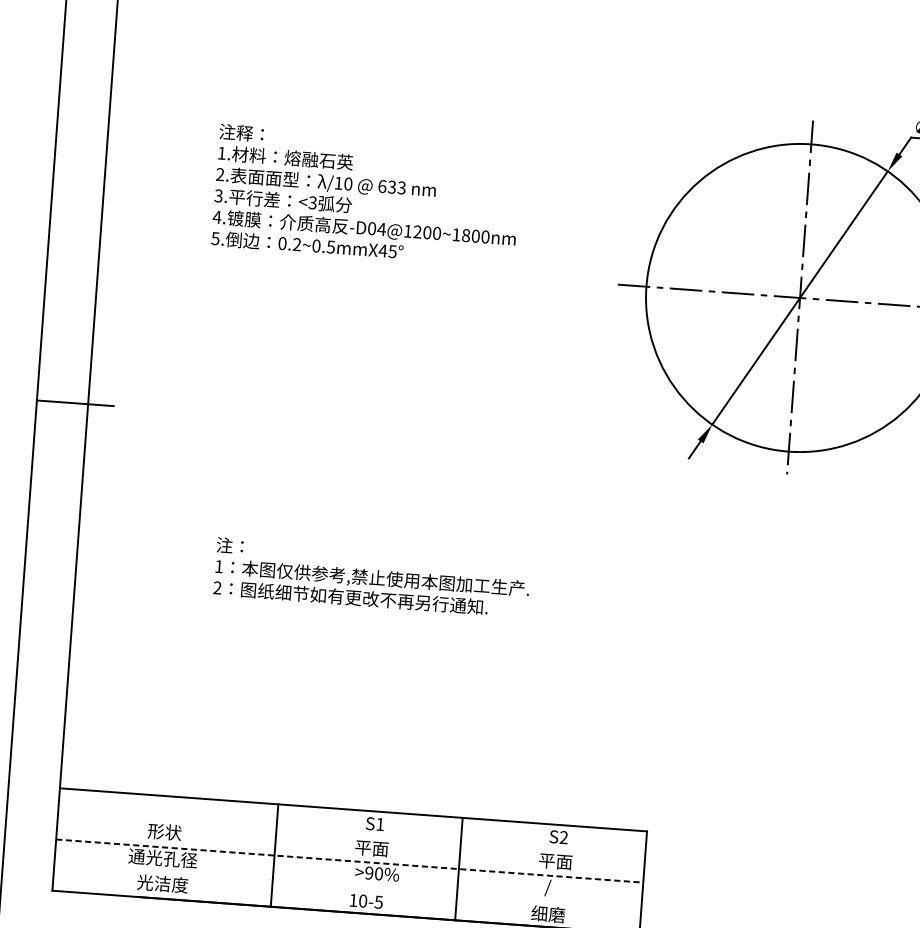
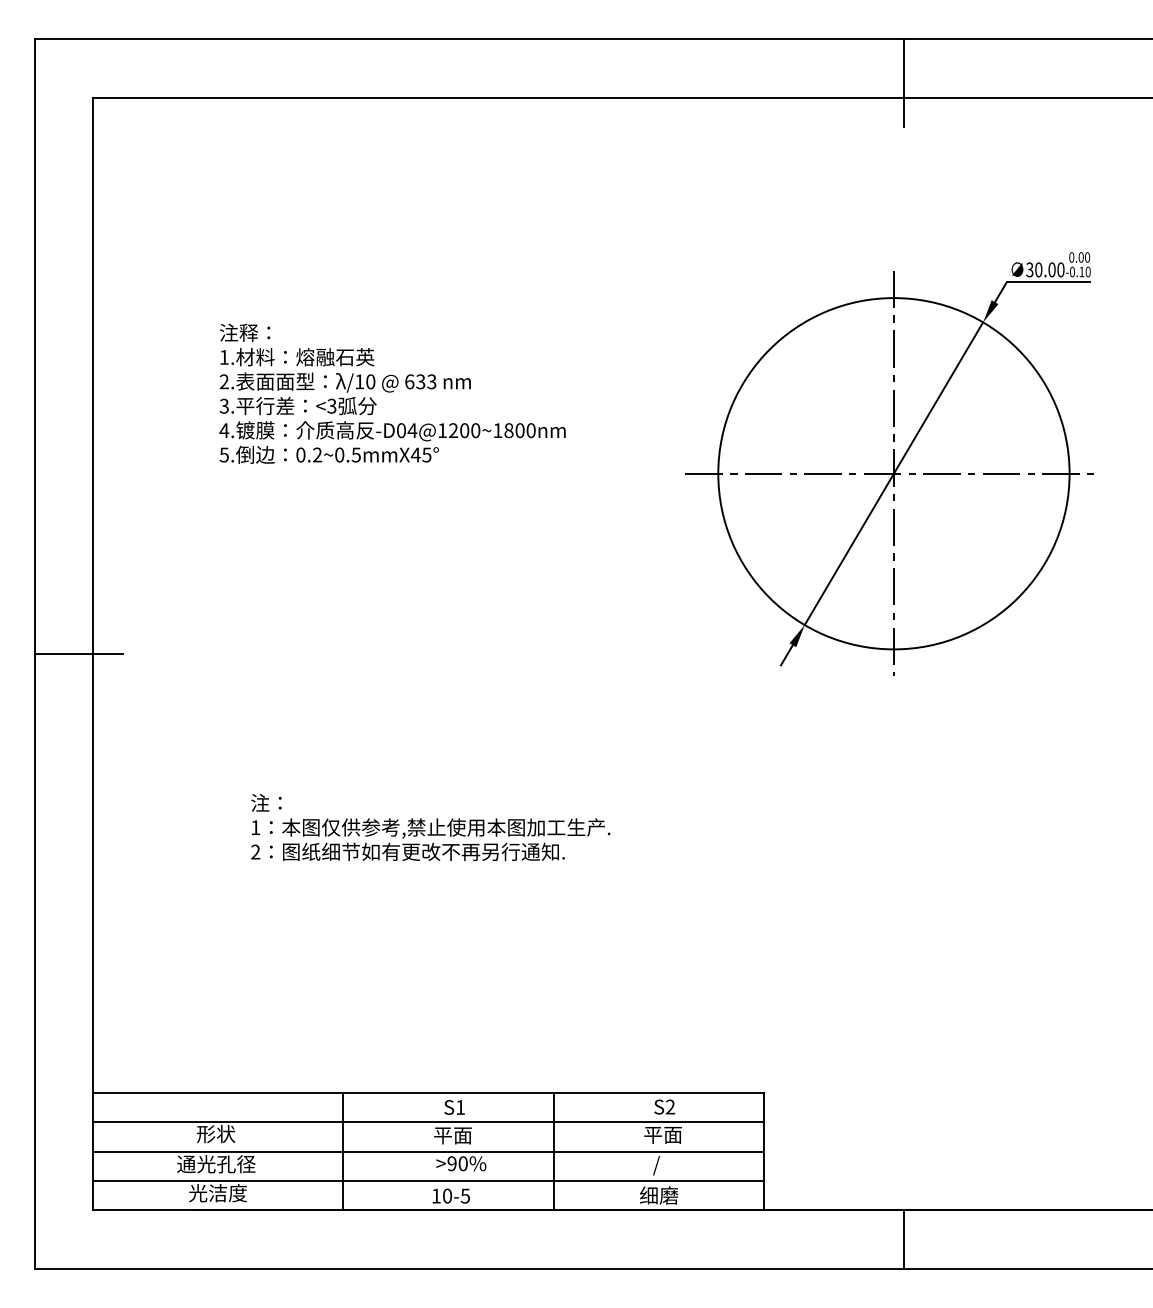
line: (351, 835) -> (428, 1122), added
line: (349, 860) -> (428, 1151), dashed -> solid
line: (347, 886) -> (428, 1180), added

